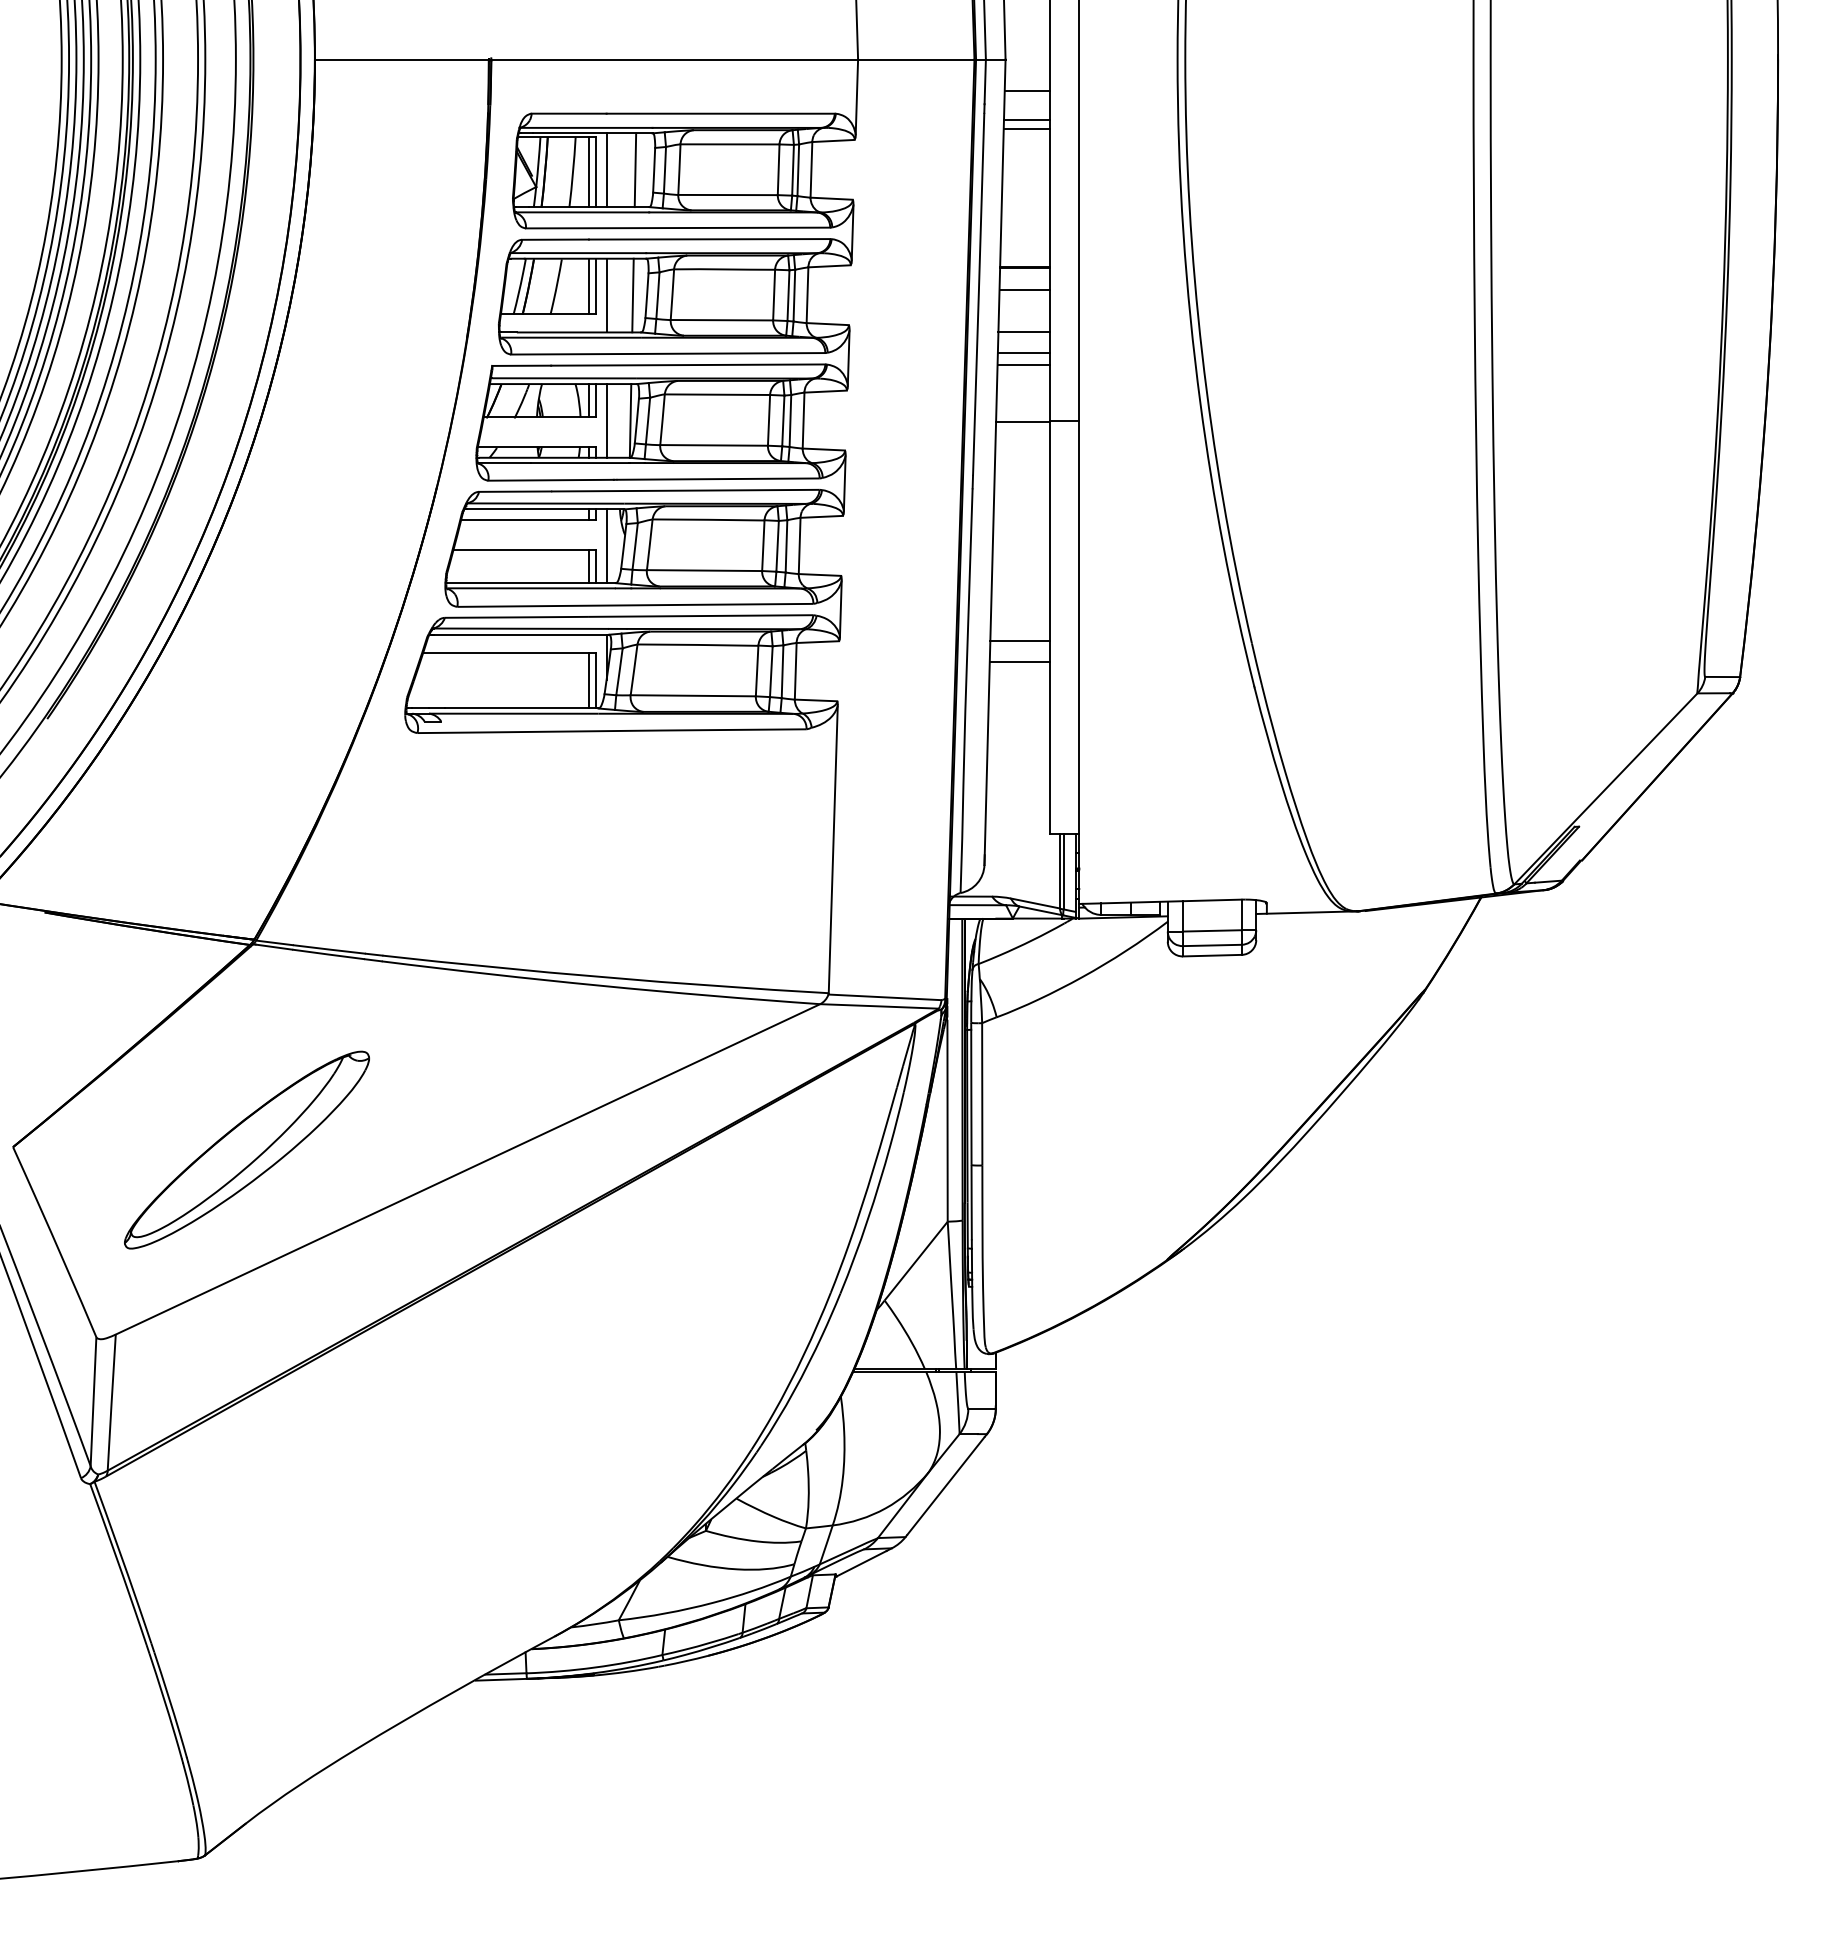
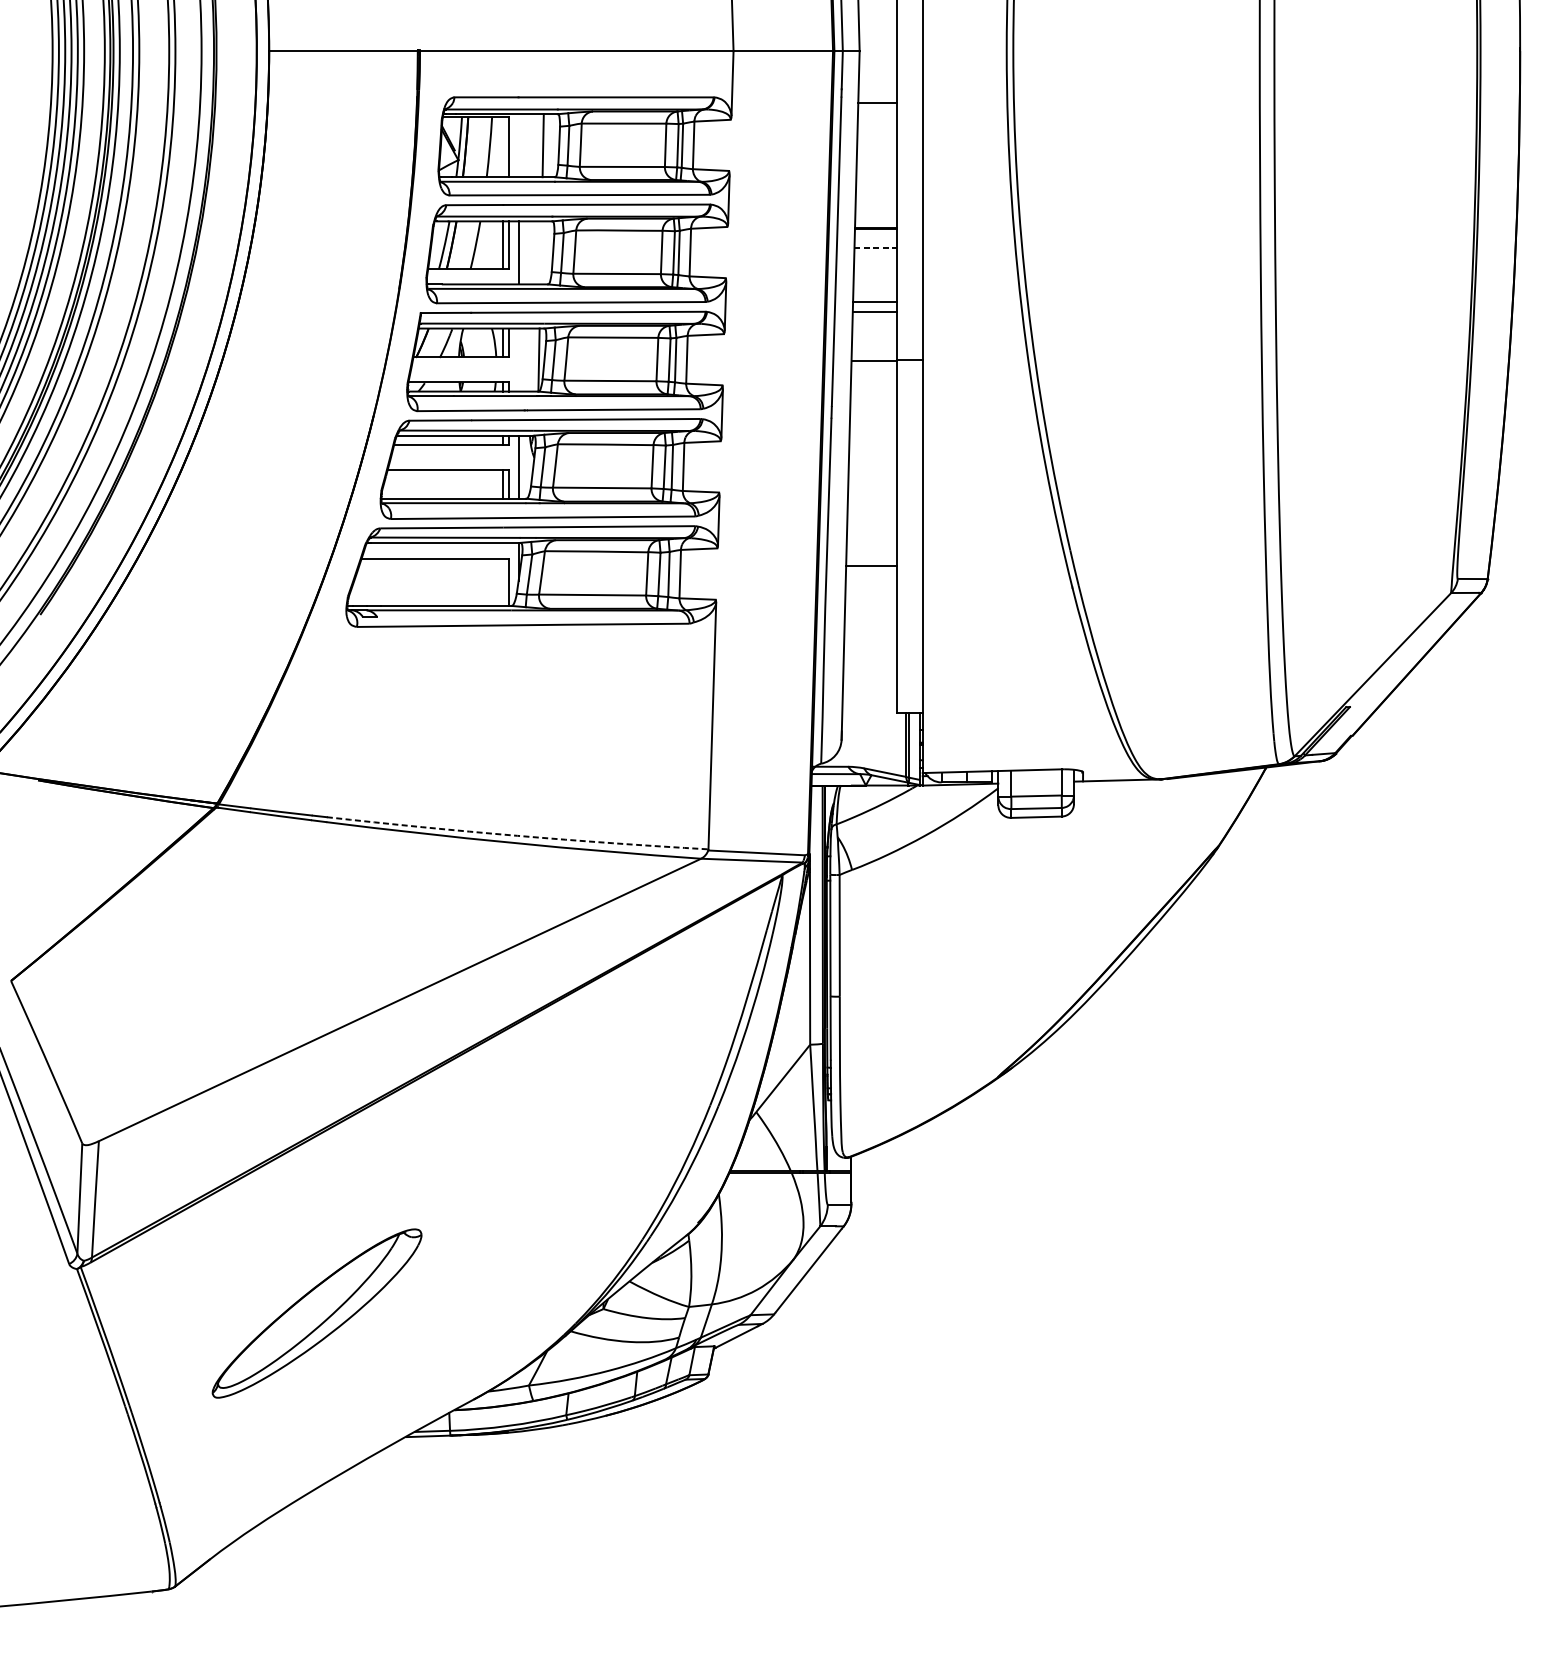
line: (1026, 90) -> (877, 77), removed
line: (1026, 128) -> (877, 110), removed
line: (606, 170) -> (518, 145), removed
line: (588, 172) -> (503, 147), removed
line: (1025, 290) -> (876, 248), solid -> dashed
line: (632, 295) -> (540, 252), removed
line: (1023, 331) -> (874, 283), removed
line: (606, 420) -> (518, 359), removed
line: (1019, 640) -> (871, 547), removed
line: (588, 680) -> (503, 581), removed
arc: (605, 977) -> (517, 835), solid -> dashed
part: (246, 1149) -> (316, 1313), moved

